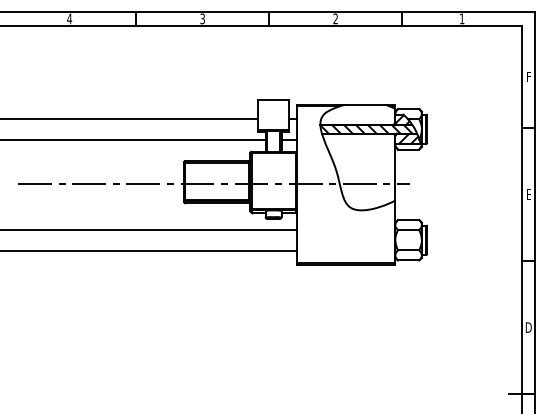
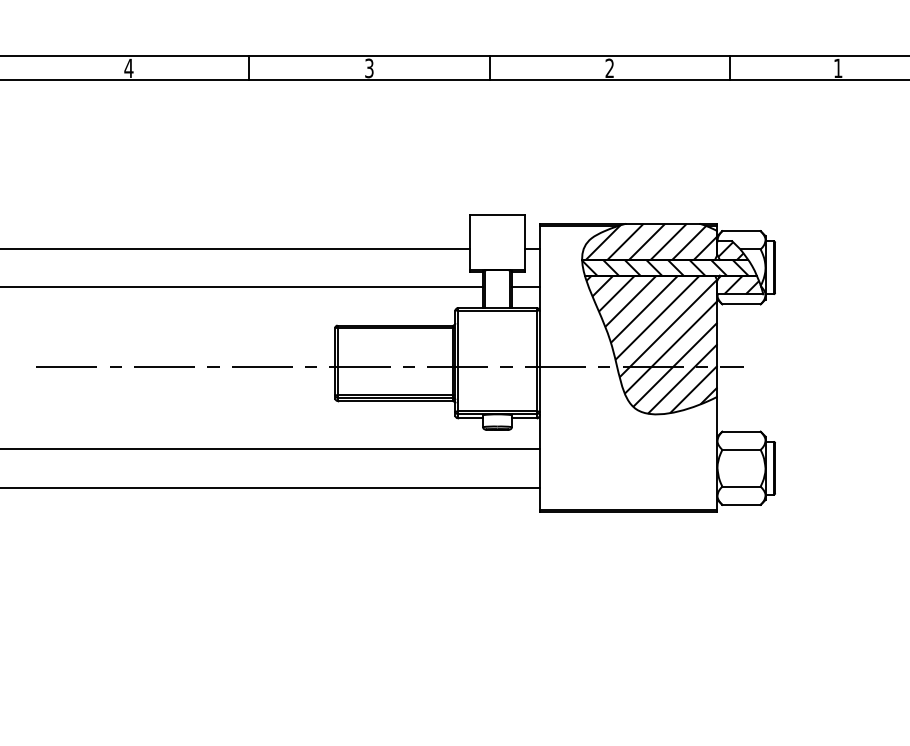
hatch: (358, 114) -> (650, 241), added
hatch: (358, 171) -> (650, 344), added

